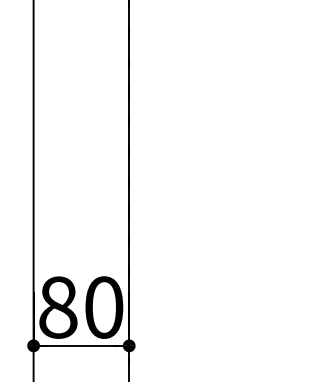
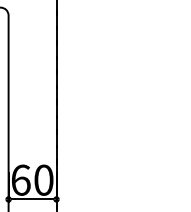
text: (57, 306) -> (20, 179), 80 -> 60

